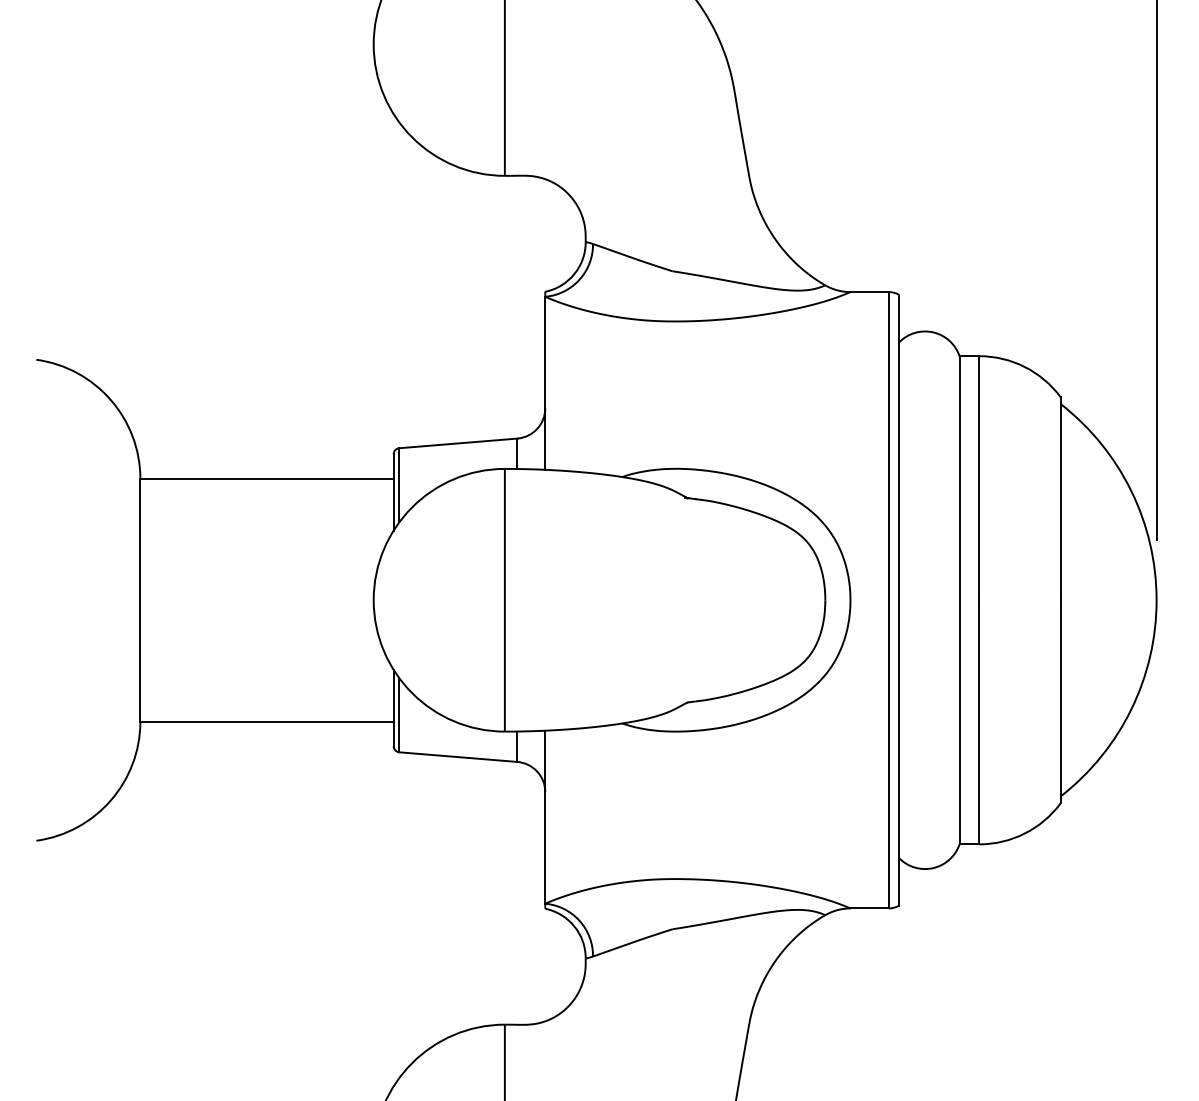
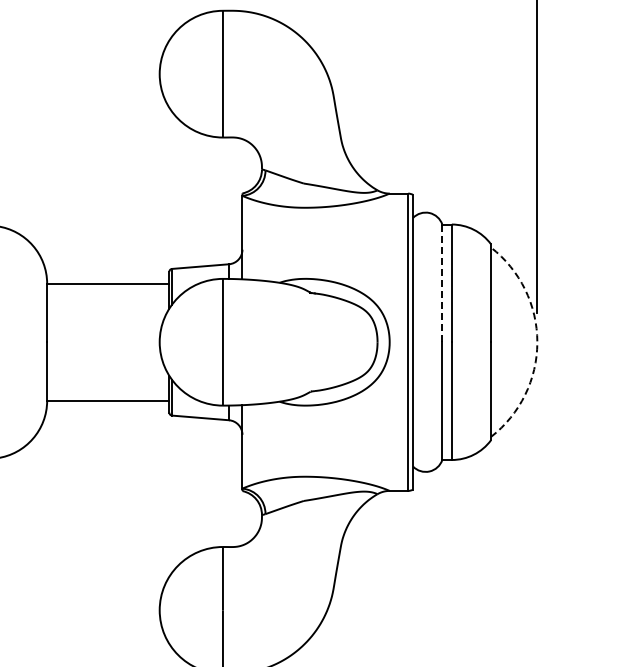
line: (959, 478) -> (442, 283), solid -> dashed
arc: (1156, 600) -> (537, 342), solid -> dashed

